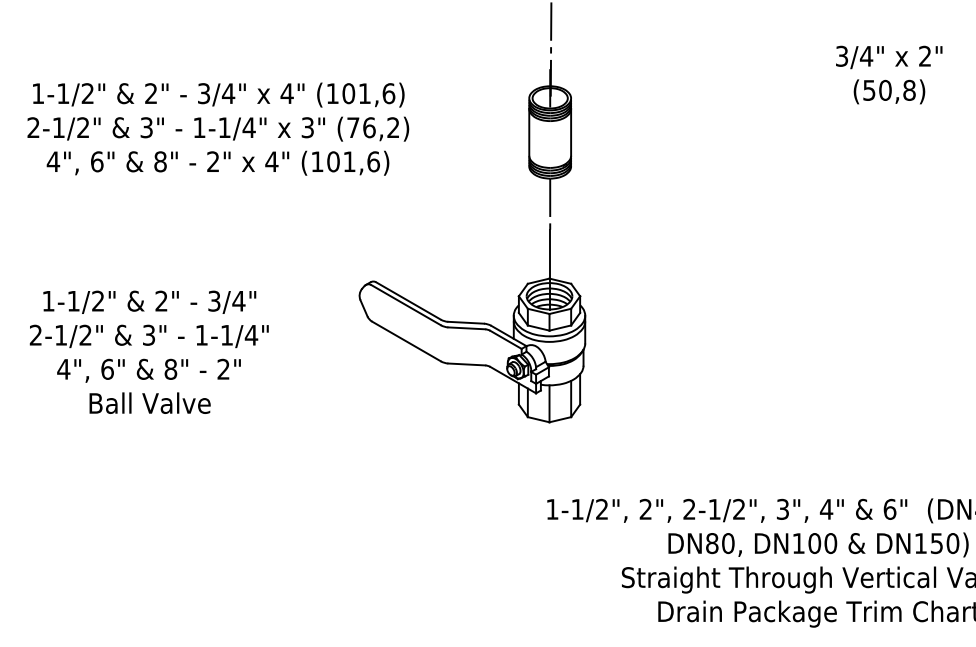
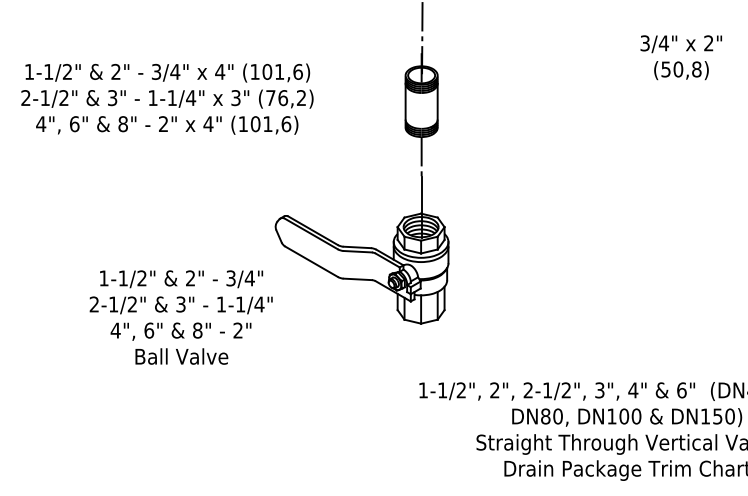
text: (148, 351) -> (180, 316), moved

